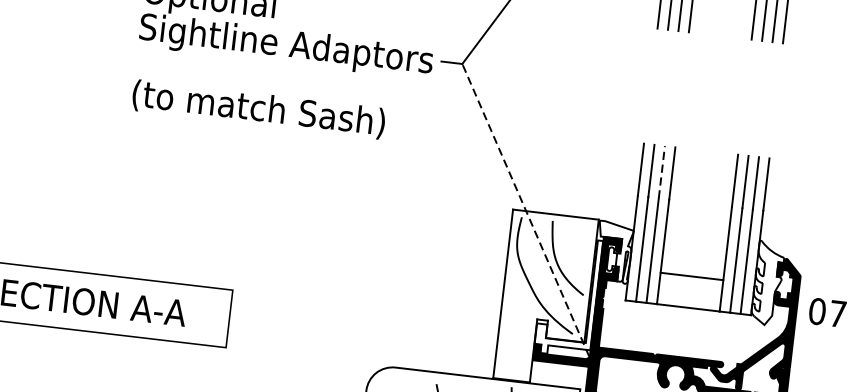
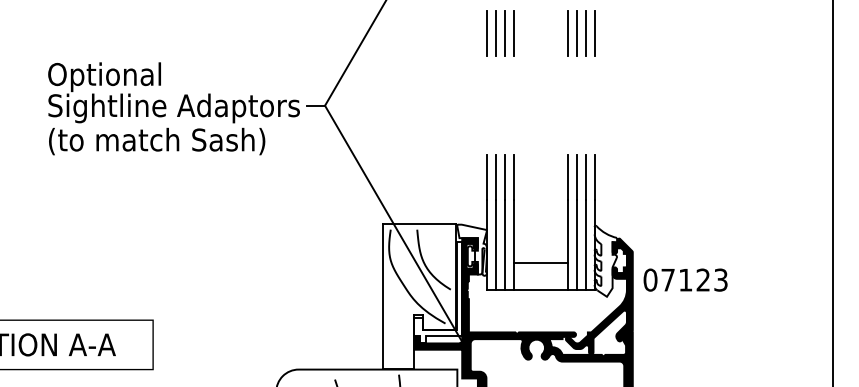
text: (259, 109) -> (157, 141), moved
line: (661, 172) -> (504, 177), dashed -> solid
line: (526, 209) -> (393, 222), dashed -> solid

